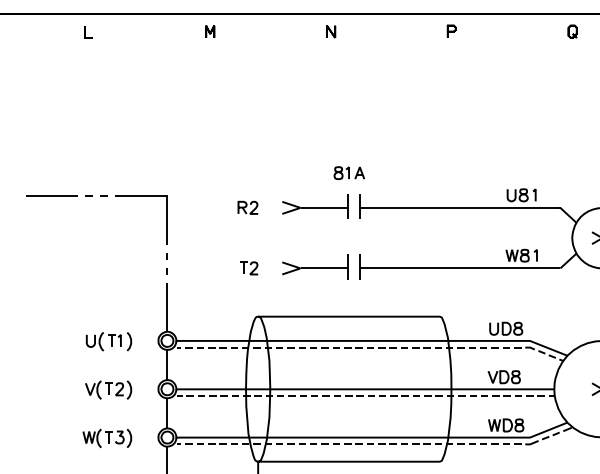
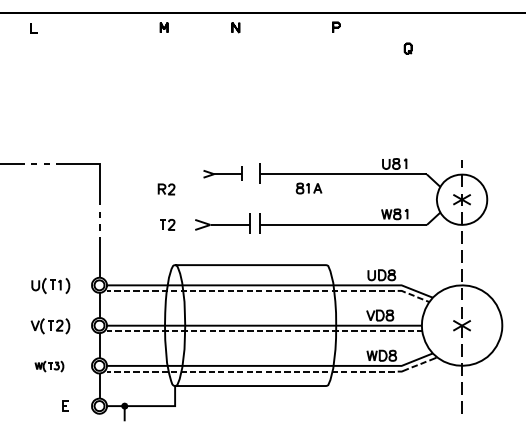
part: (209, 31) -> (163, 27), moved
part: (571, 31) -> (407, 48), moved
part: (348, 173) -> (308, 188), moved
part: (315, 206) -> (222, 173), size x0.7
part: (247, 207) -> (166, 189), moved
part: (107, 438) -> (49, 366), size x0.7

